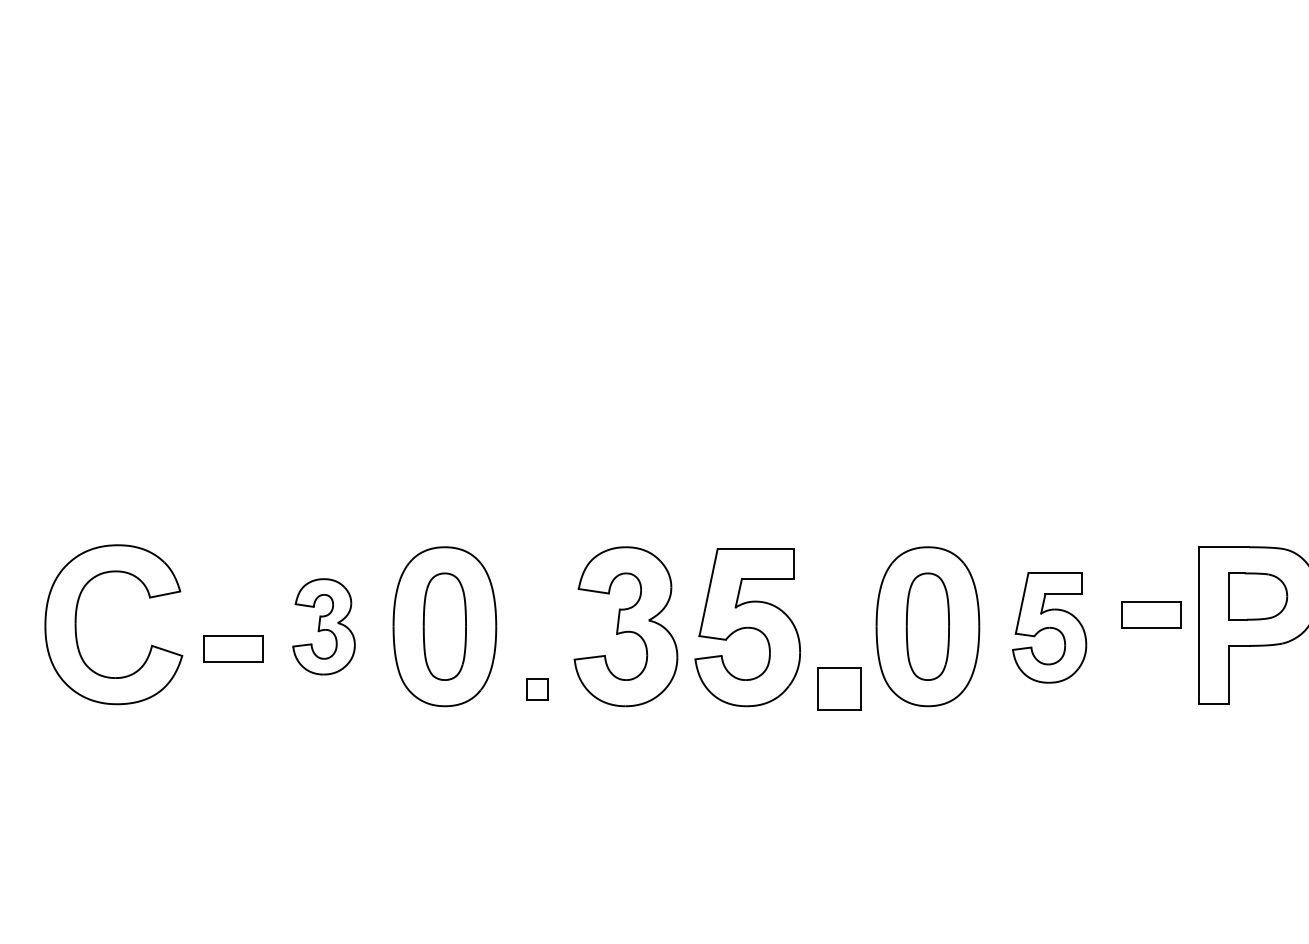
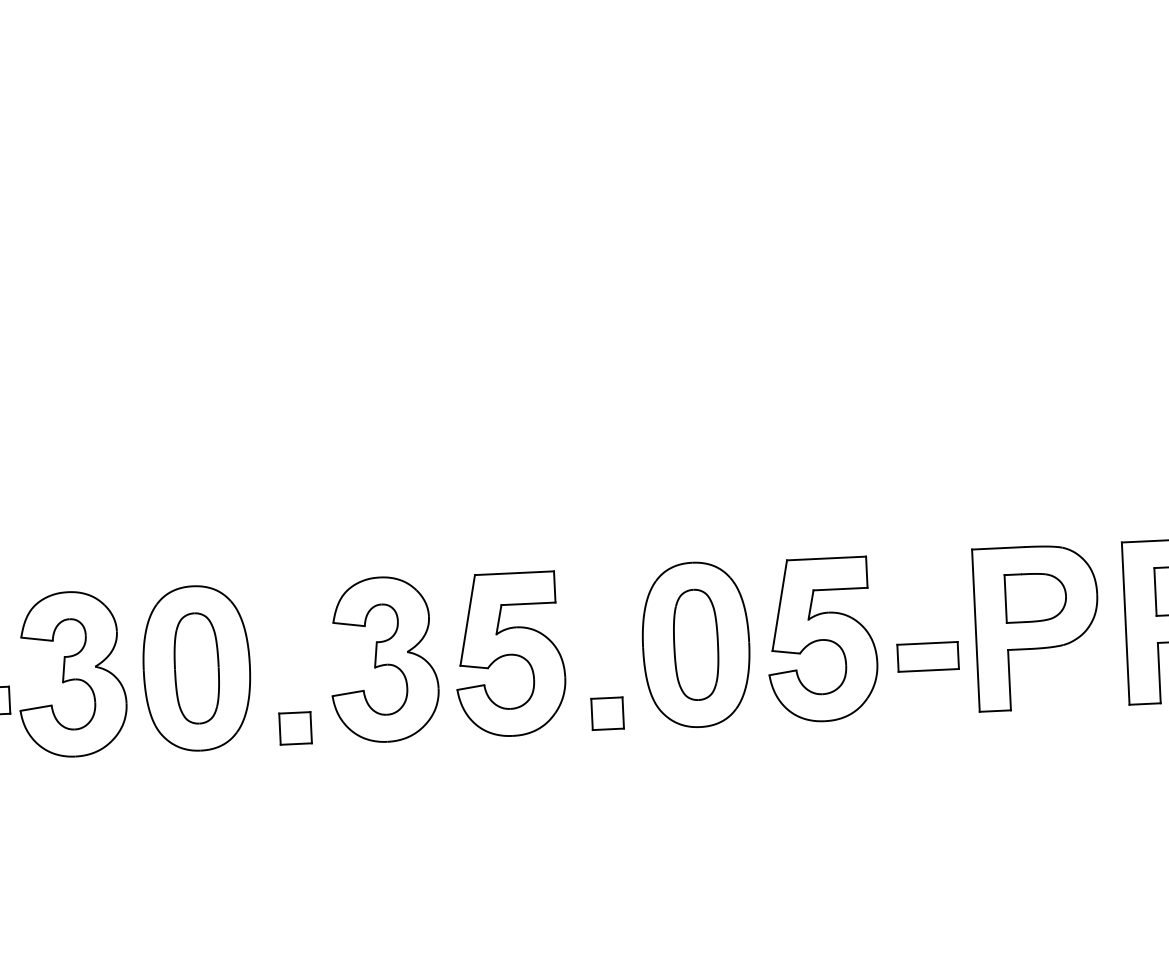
part: (1151, 614) -> (928, 656), moved
part: (323, 626) -> (71, 674), size x1.67
part: (1049, 627) -> (821, 639), size x1.43
part: (537, 688) -> (295, 727), size x1.43
part: (838, 688) -> (606, 713), size x0.71

